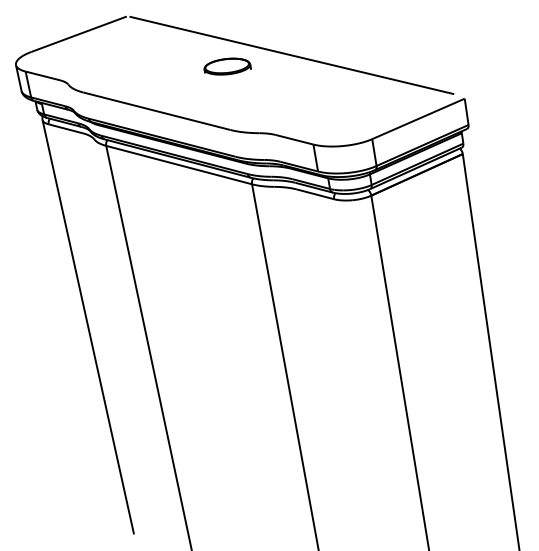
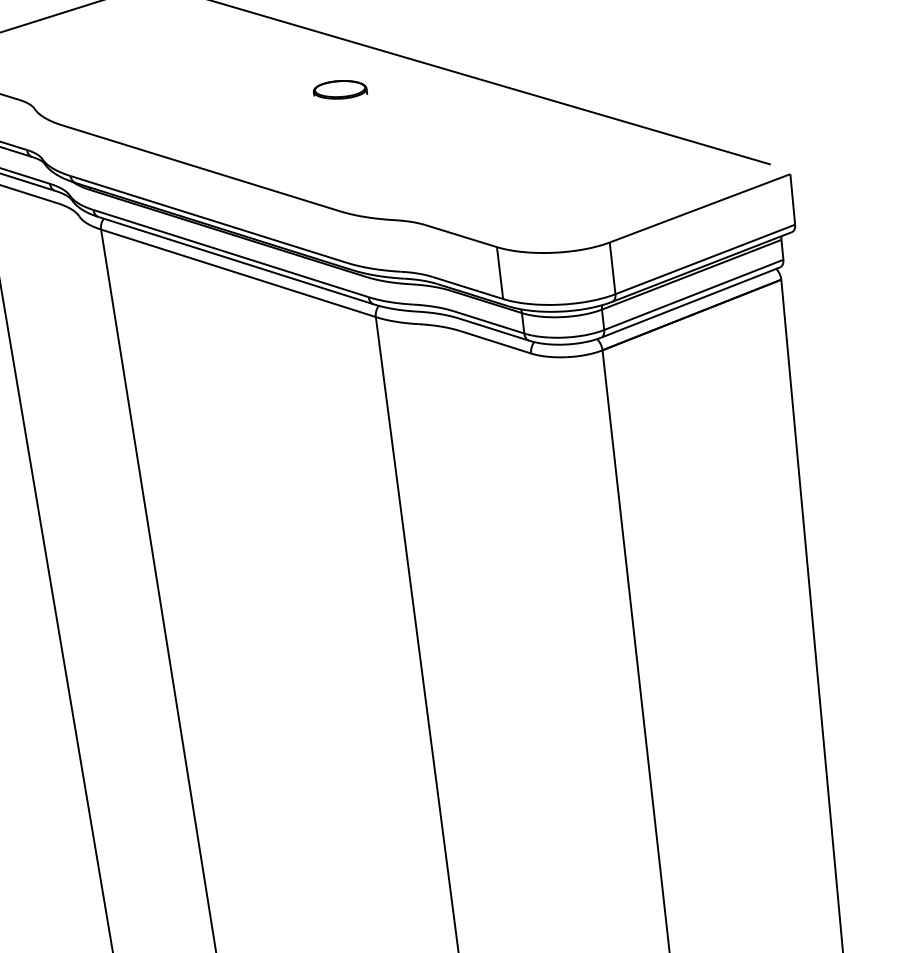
part: (227, 66) -> (340, 89), size x0.6

